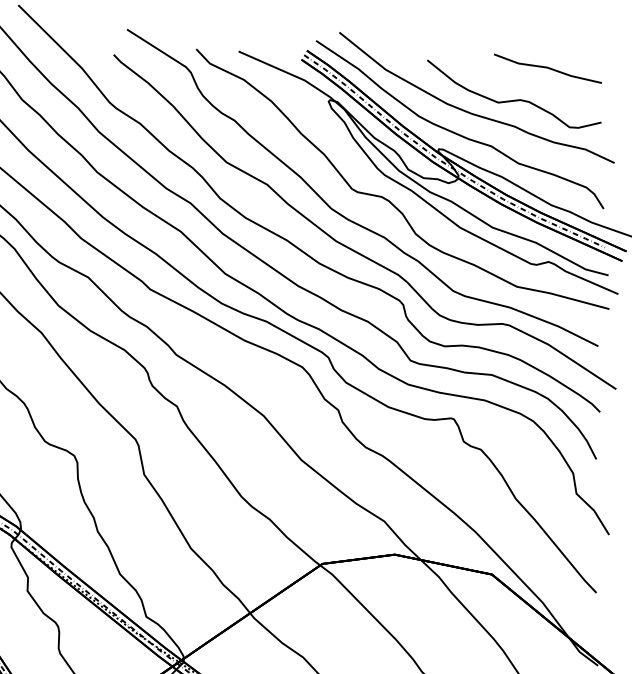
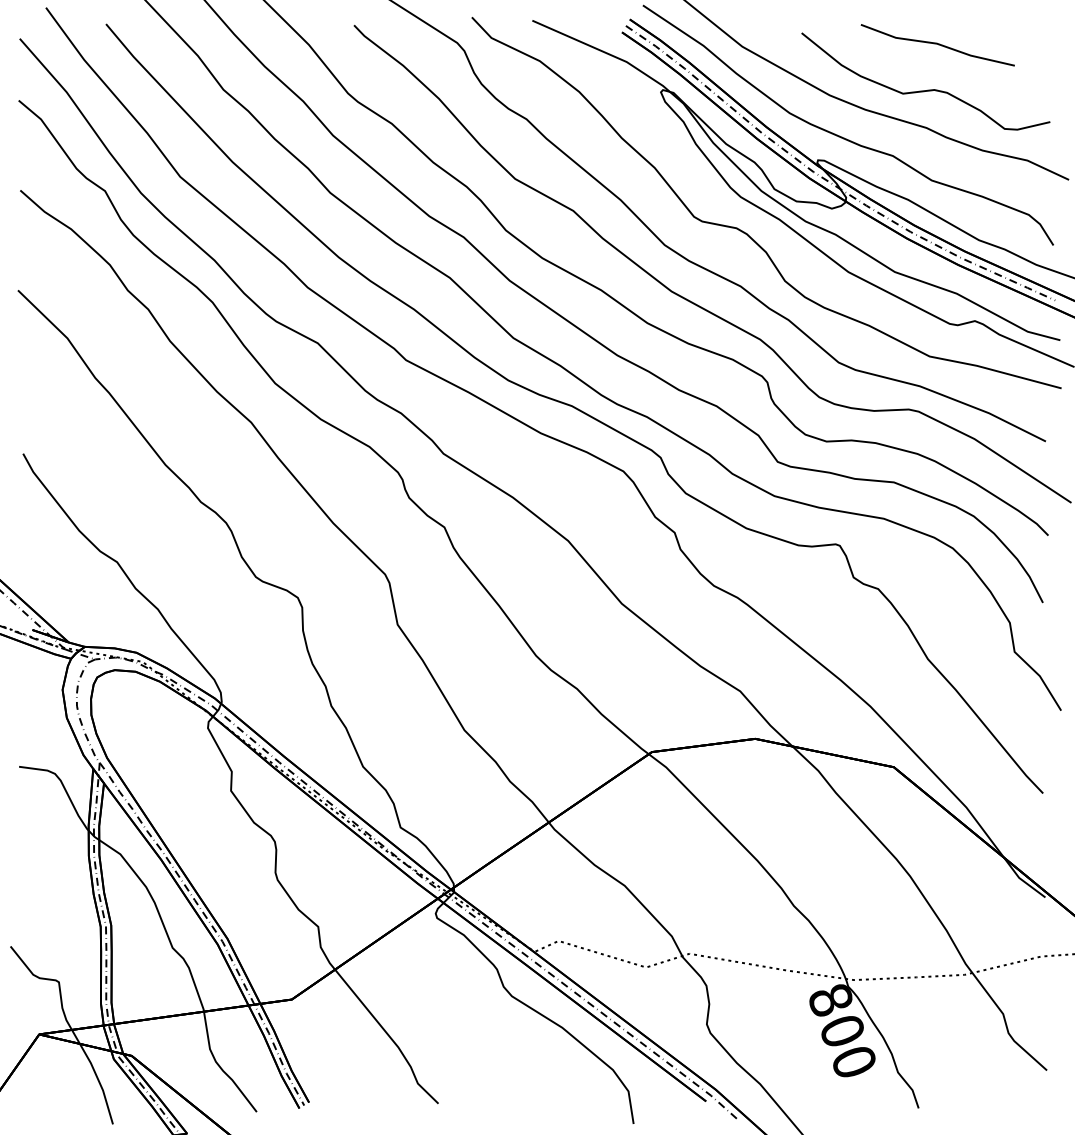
line: (547, 68) -> (937, 44), moved

